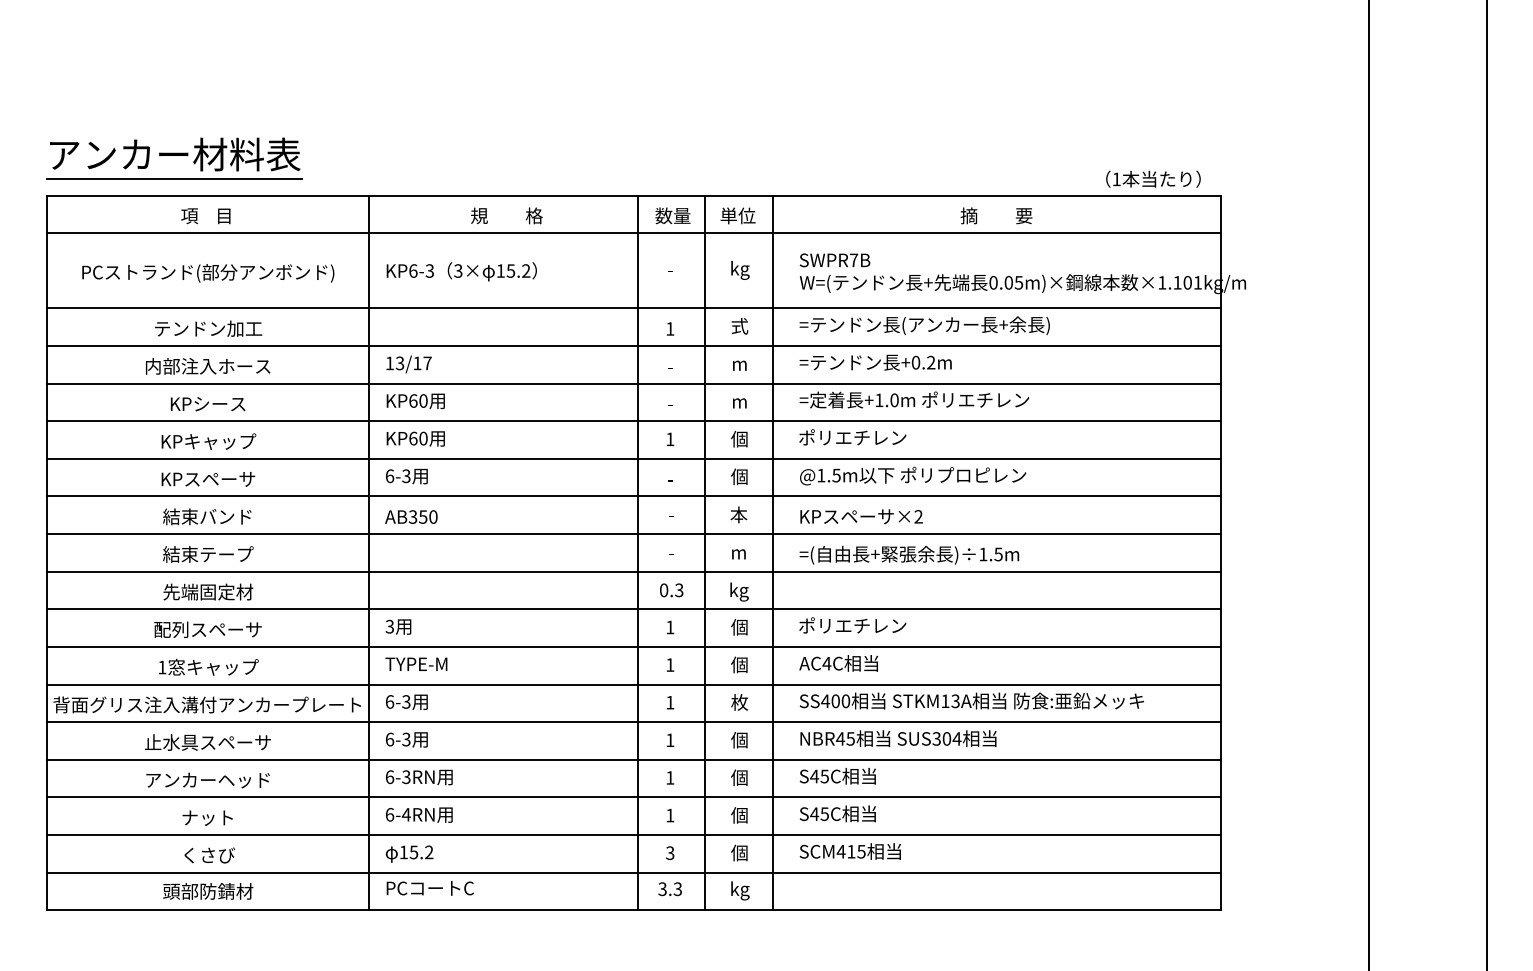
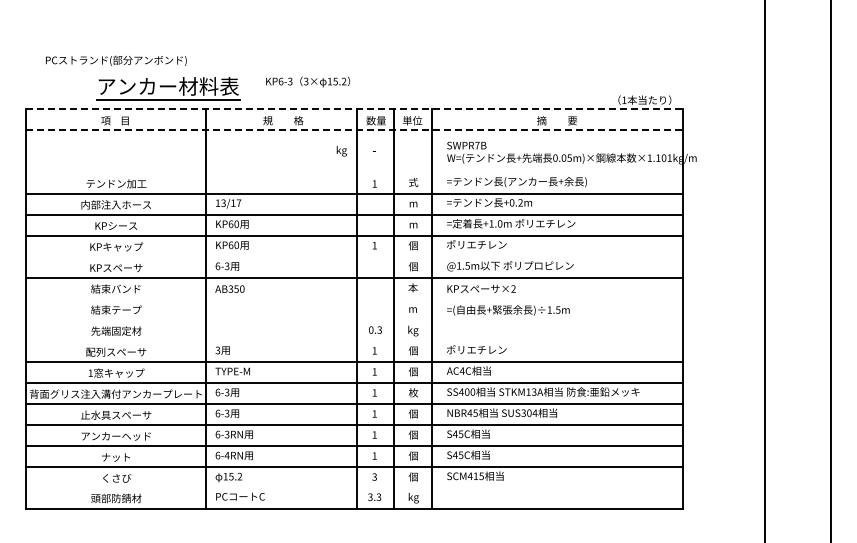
part: (174, 158) -> (168, 88), moved
line: (634, 195) -> (354, 109), solid -> dashed
line: (634, 233) -> (354, 130), solid -> dashed
text: (462, 270) -> (308, 81), moved
text: (739, 270) -> (341, 151), moved
text: (208, 272) -> (116, 60), moved
line: (634, 308) -> (354, 172), removed
line: (634, 458) -> (354, 256), removed
line: (634, 533) -> (354, 298), removed
line: (634, 571) -> (354, 319), removed
line: (634, 608) -> (354, 340), removed
line: (634, 871) -> (354, 487), removed

